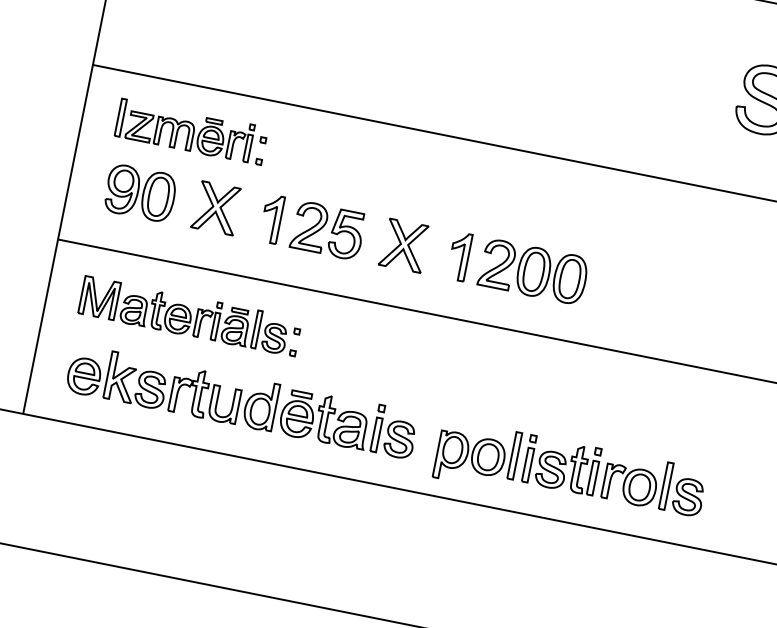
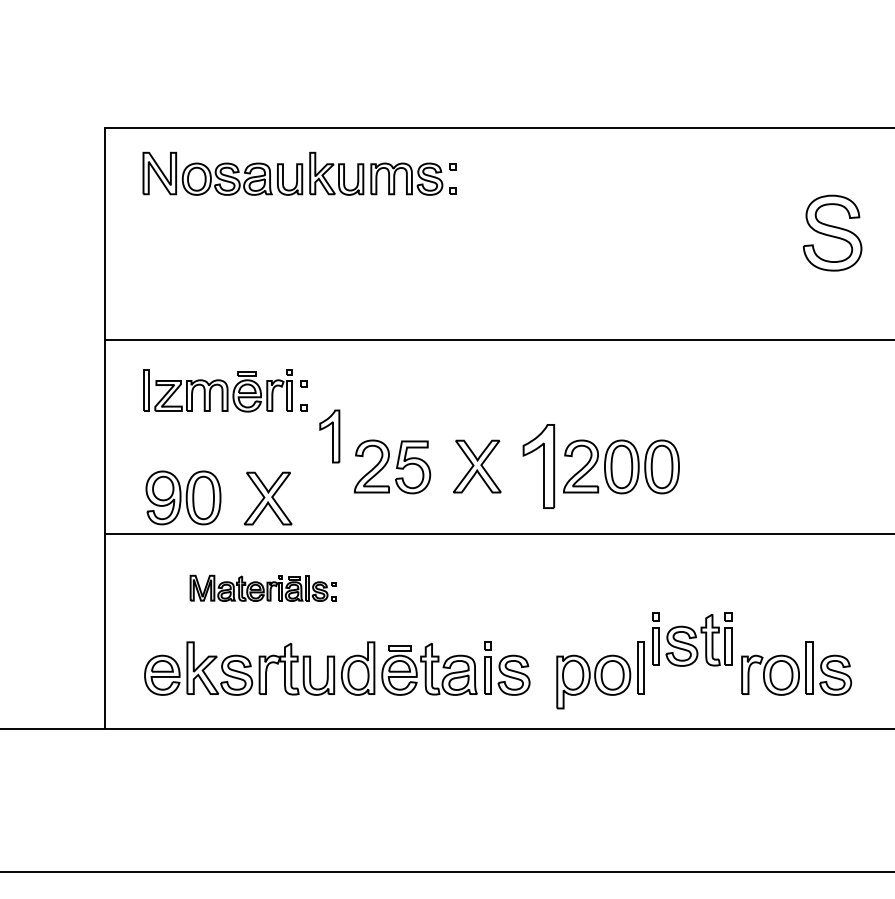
part: (140, 192) -> (183, 497), moved
part: (215, 207) -> (267, 498), moved
part: (271, 219) -> (329, 436), moved
part: (459, 256) -> (538, 466), size x1.6
part: (189, 316) -> (262, 588), size x0.6
part: (562, 465) -> (692, 639), moved

